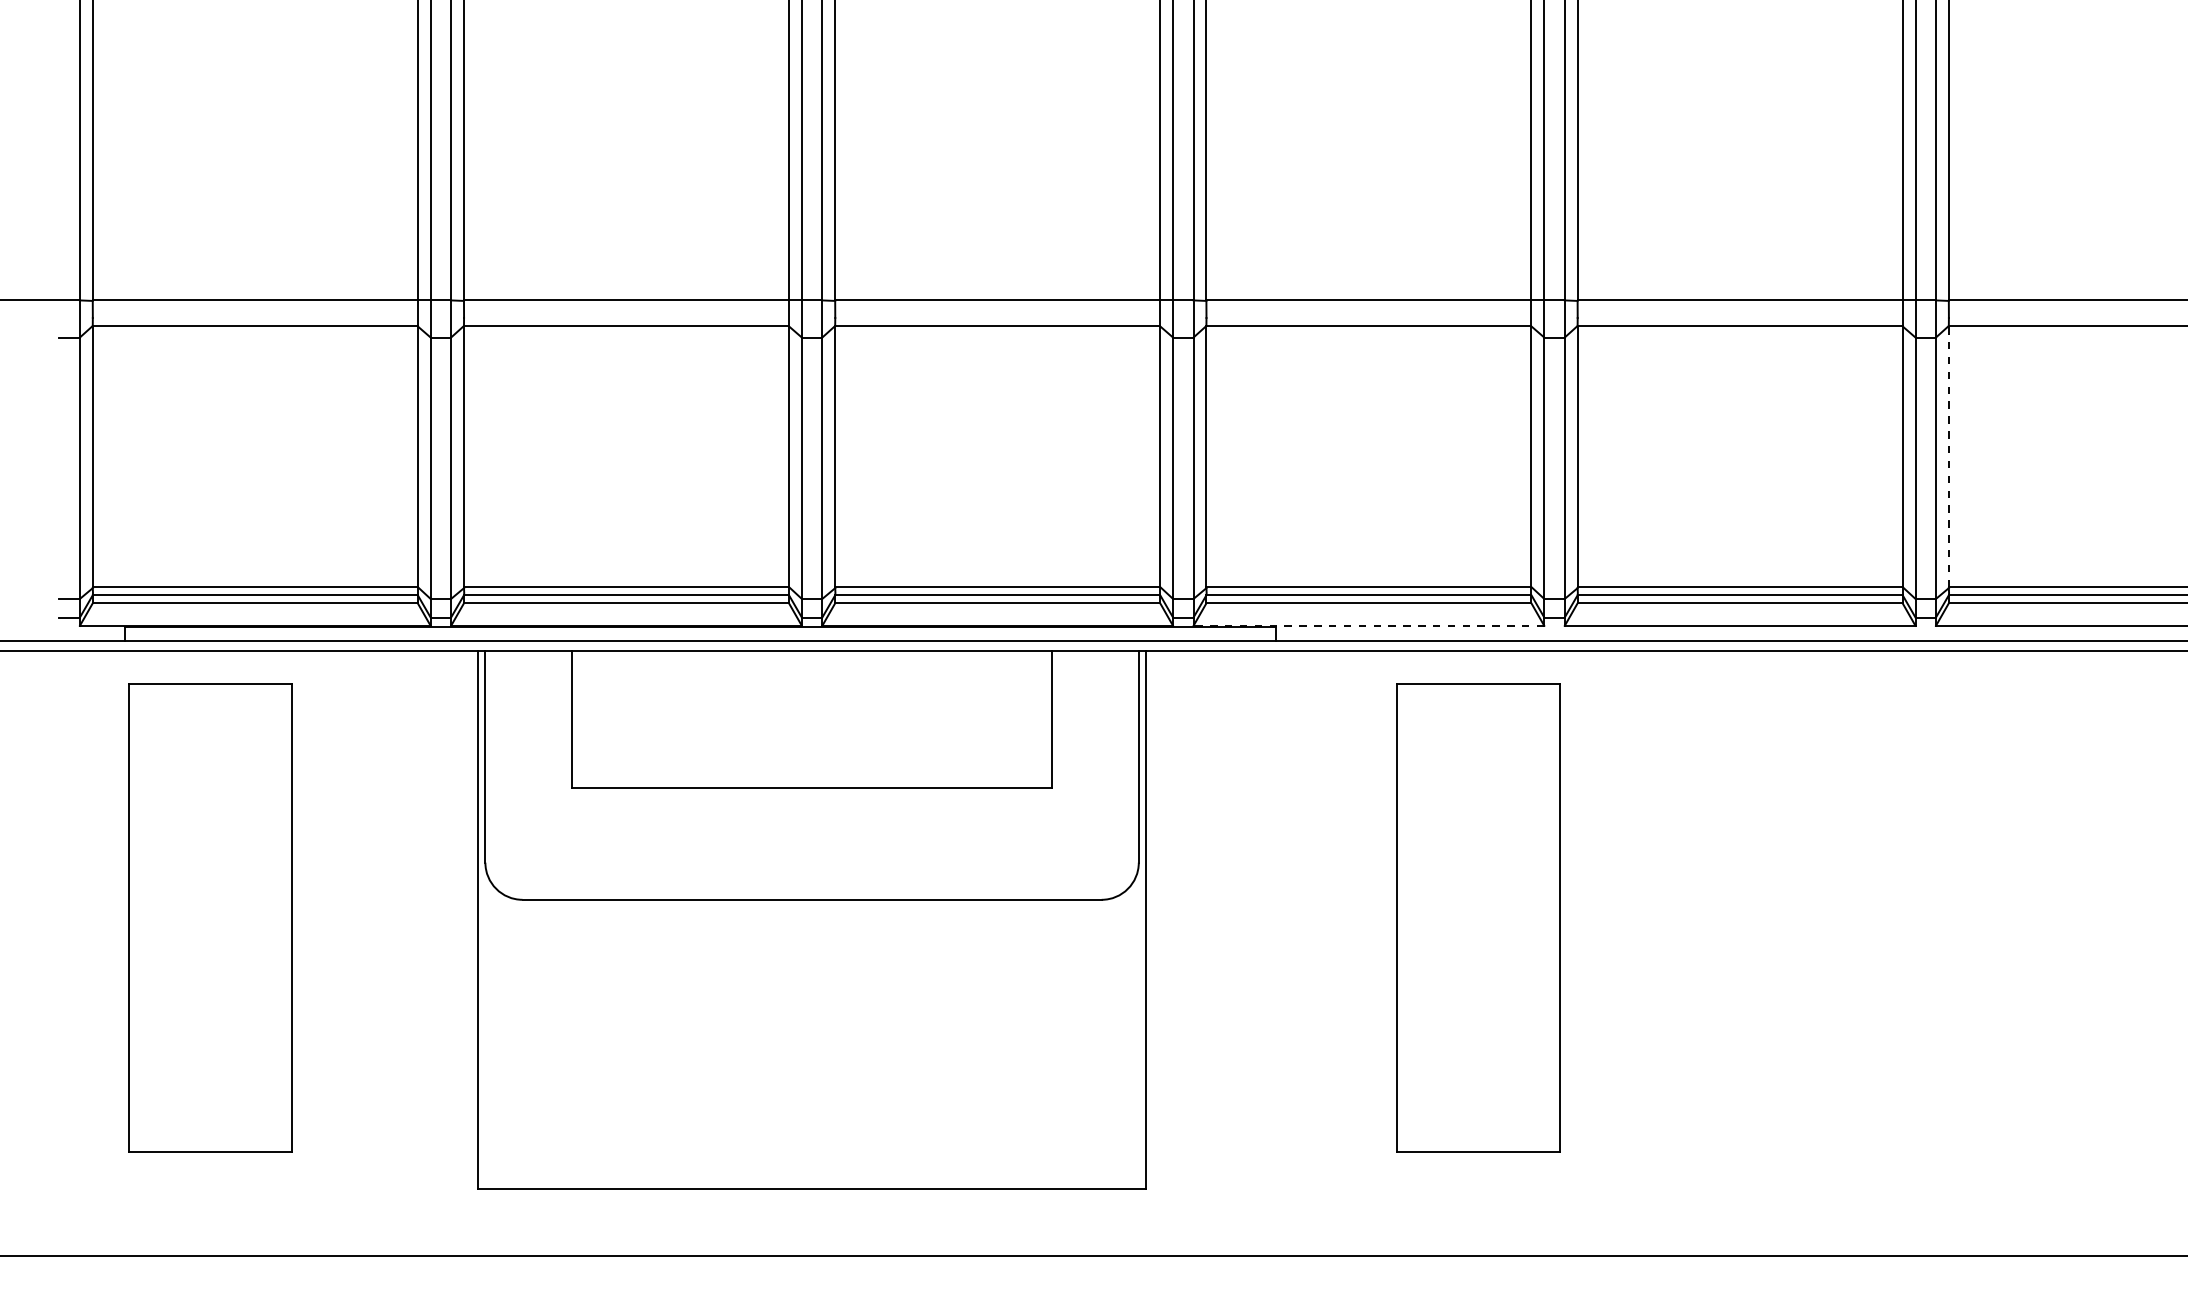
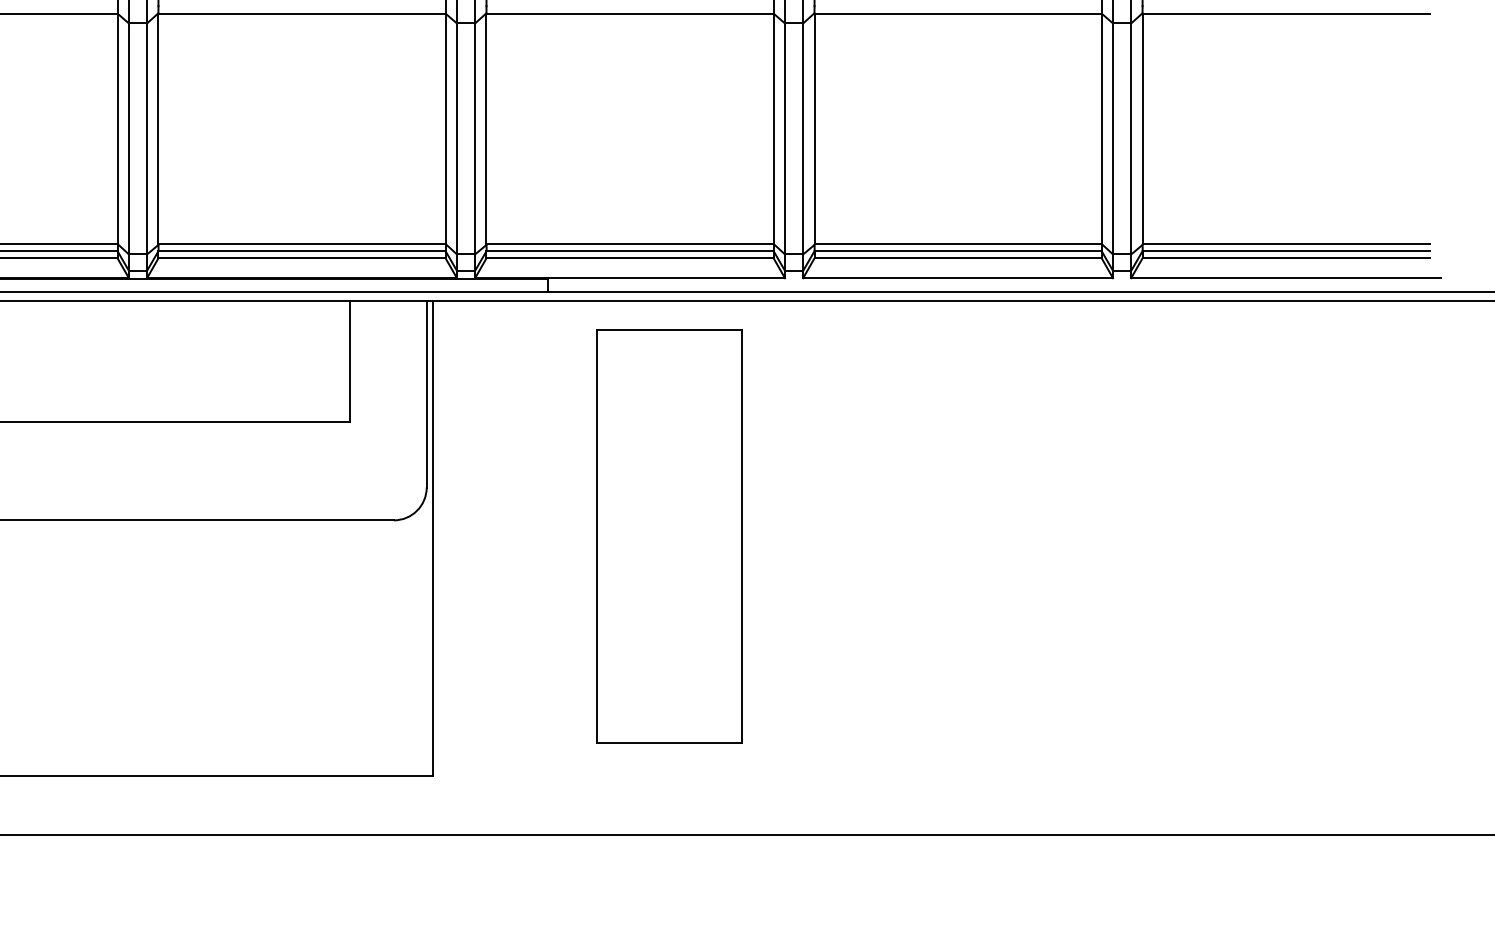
line: (1948, 456) -> (1142, 128), dashed -> solid
line: (1368, 625) -> (629, 277), dashed -> solid
part: (1478, 917) -> (669, 535), moved

